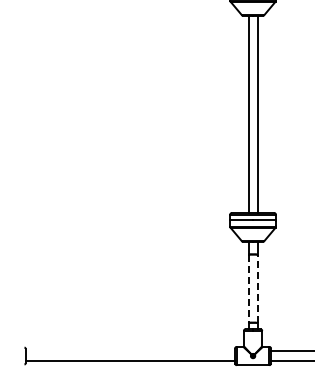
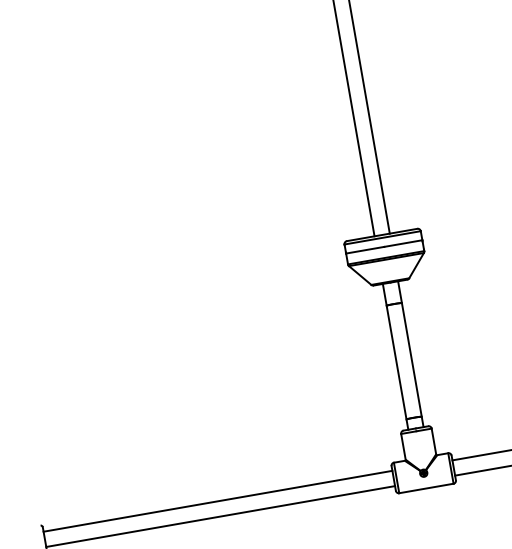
line: (257, 288) -> (411, 359), dashed -> solid
line: (248, 289) -> (396, 363), dashed -> solid
line: (130, 351) -> (218, 501), added

